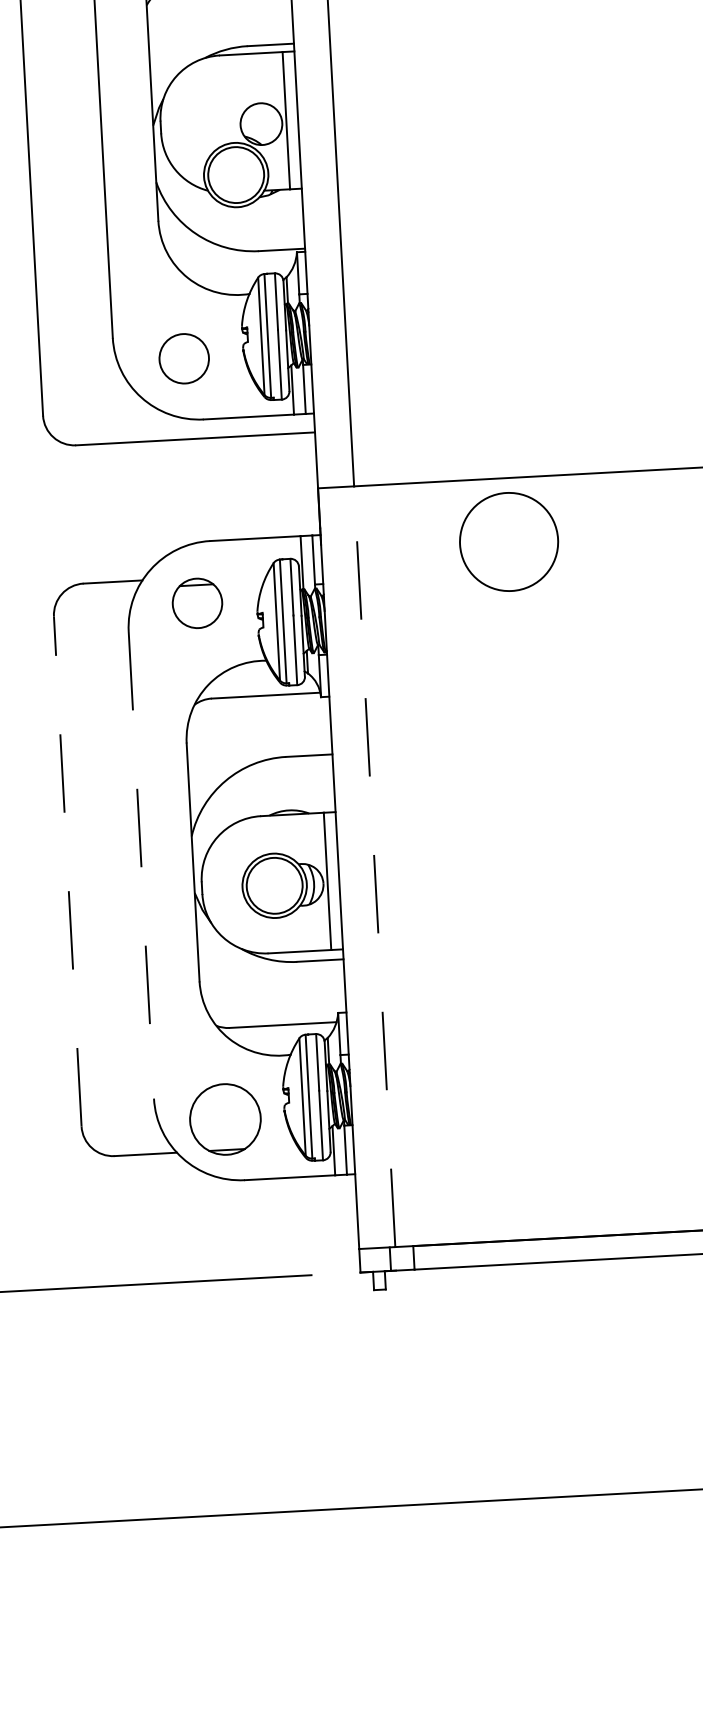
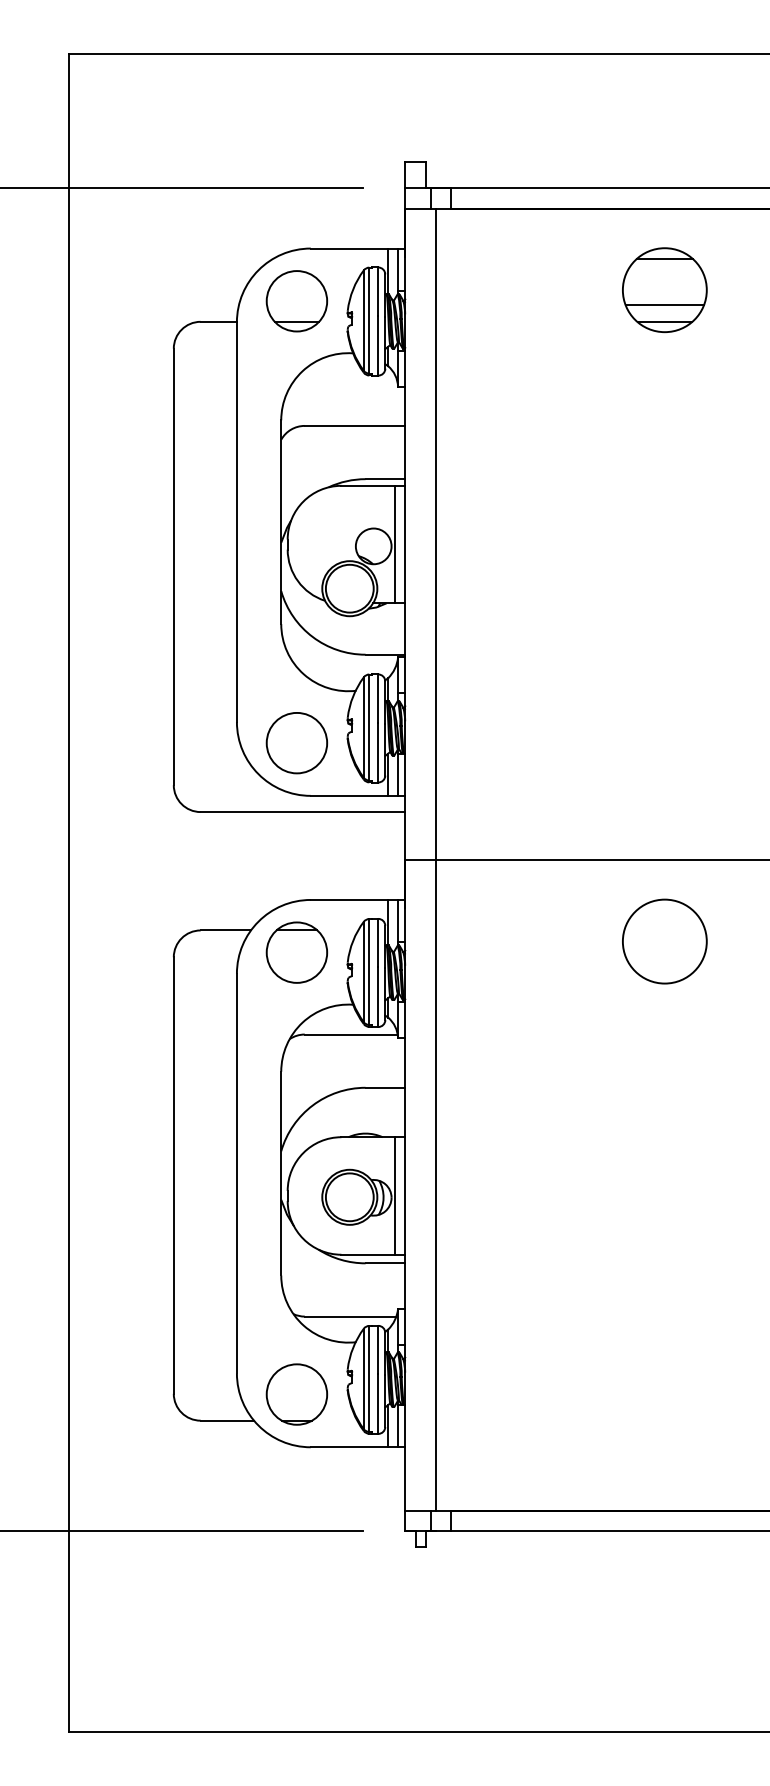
circle: (183, 358) -> (296, 742), size x1.43
circle: (508, 541) -> (664, 941), moved
part: (196, 603) -> (296, 952), size x1.43
line: (140, 865) -> (236, 1173), dashed -> solid
line: (375, 866) -> (436, 1185), dashed -> solid
line: (67, 871) -> (173, 1175), dashed -> solid

